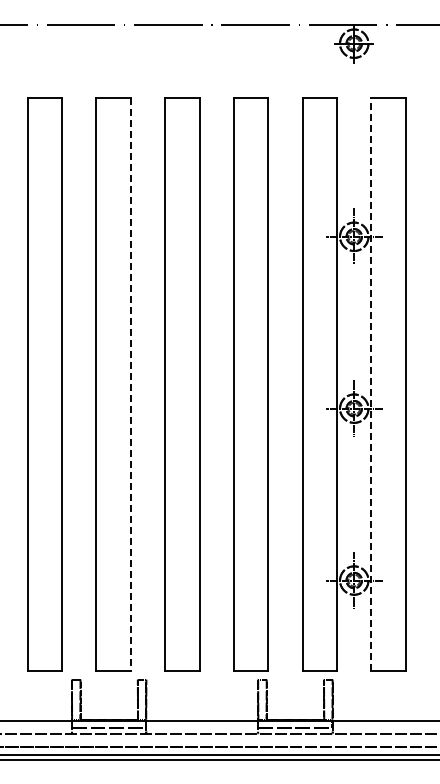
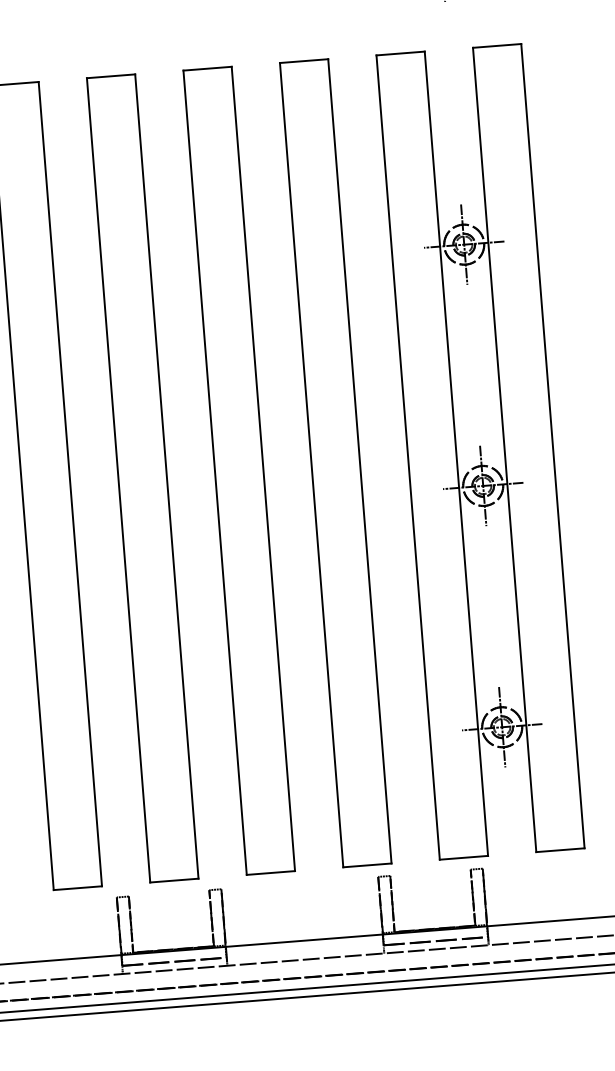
line: (371, 383) -> (504, 448), dashed -> solid
line: (130, 384) -> (166, 476), dashed -> solid

